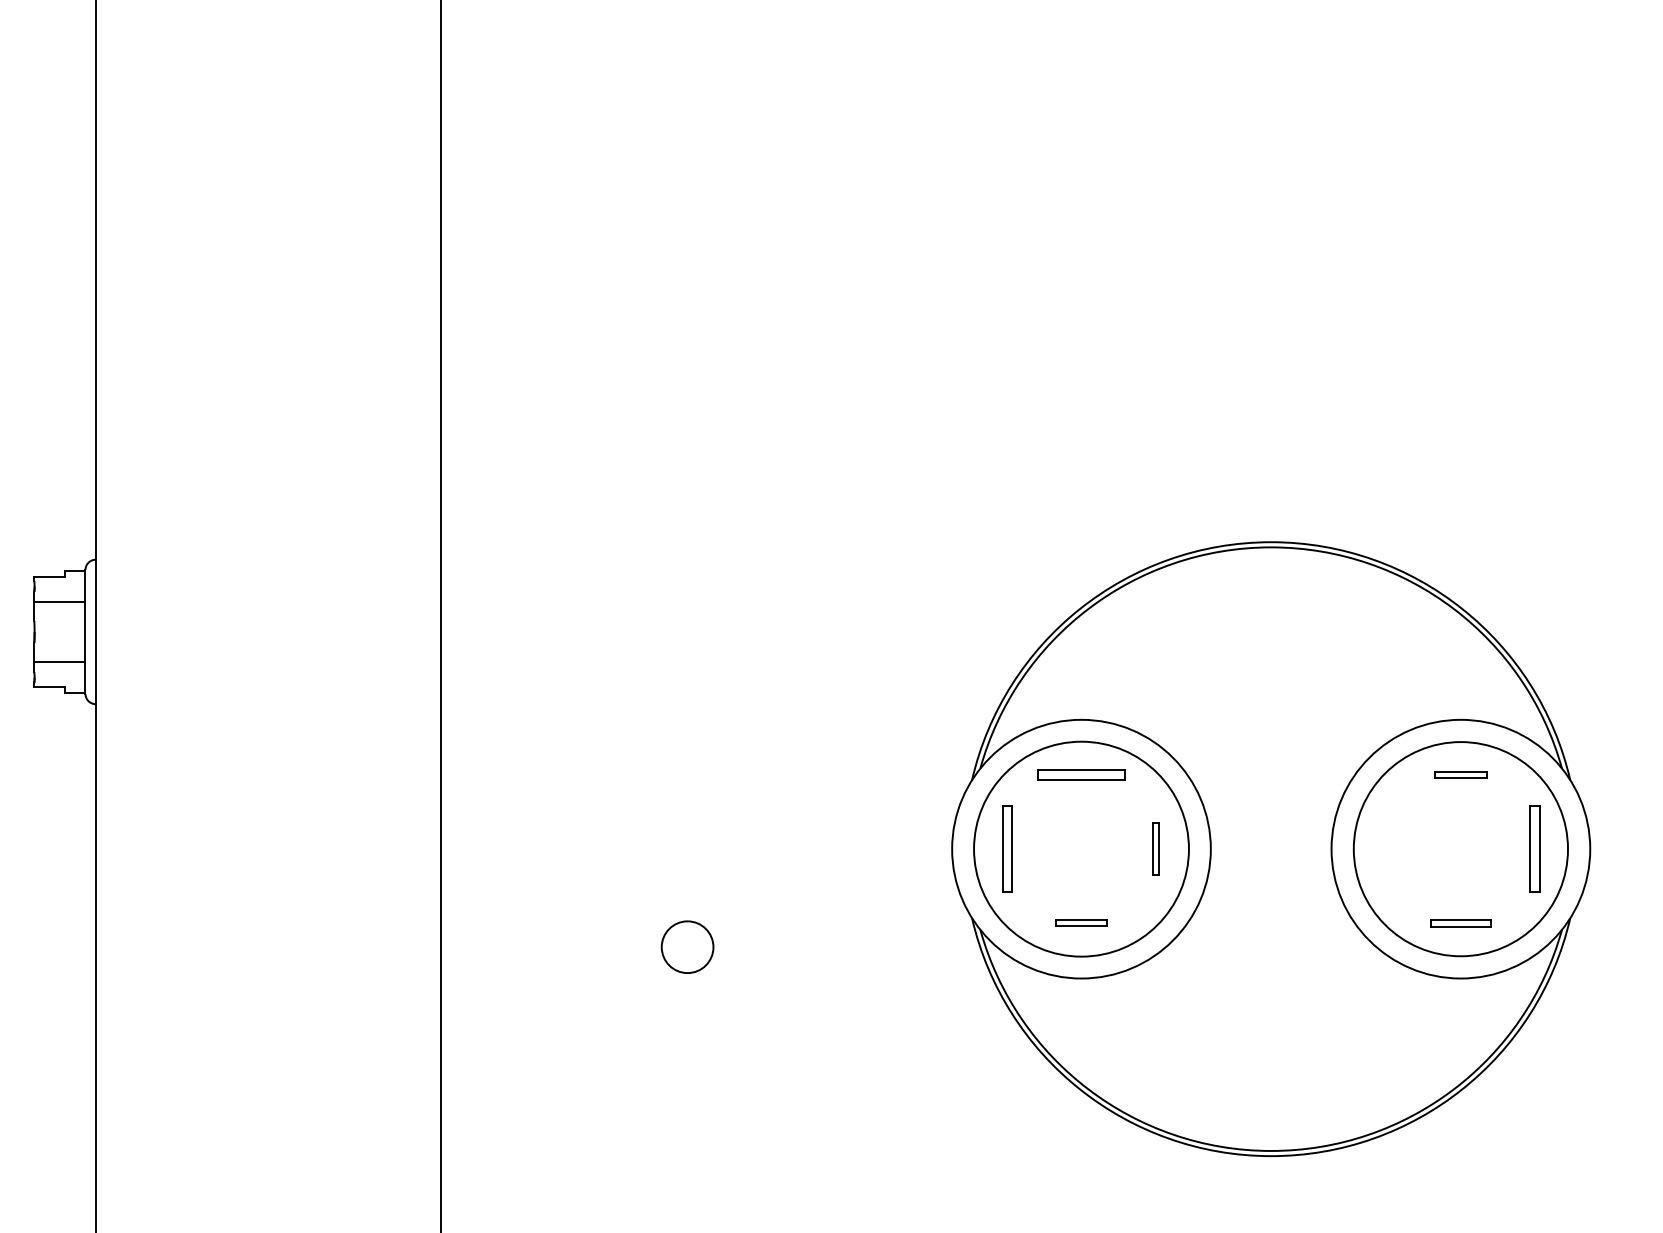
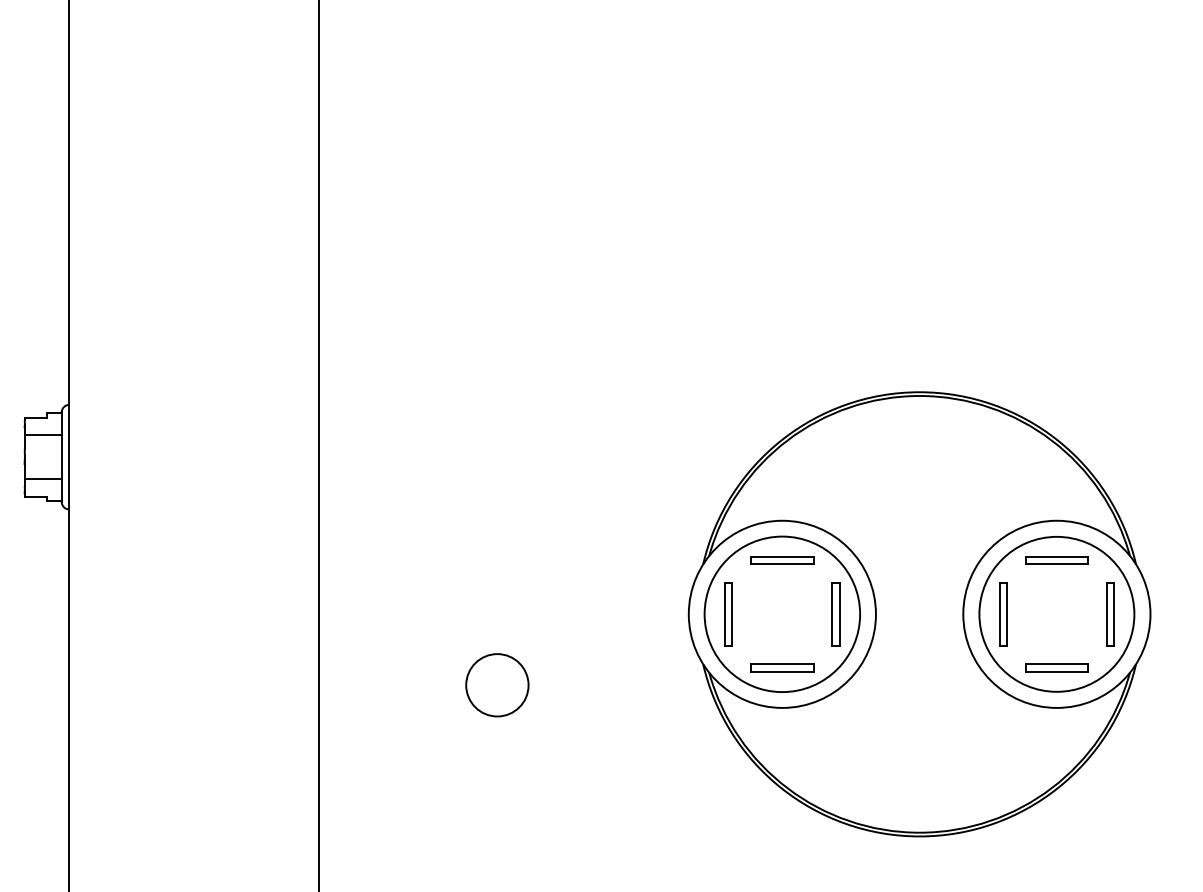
part: (1460, 774) -> (1056, 560), size x1.67
part: (1154, 849) -> (835, 614), size x1.67
part: (1387, 849) -> (1003, 614), added
part: (1081, 922) -> (782, 667), size x1.67
part: (1460, 922) -> (1056, 667), size x1.43
circle: (687, 947) -> (497, 685), size x1.67

